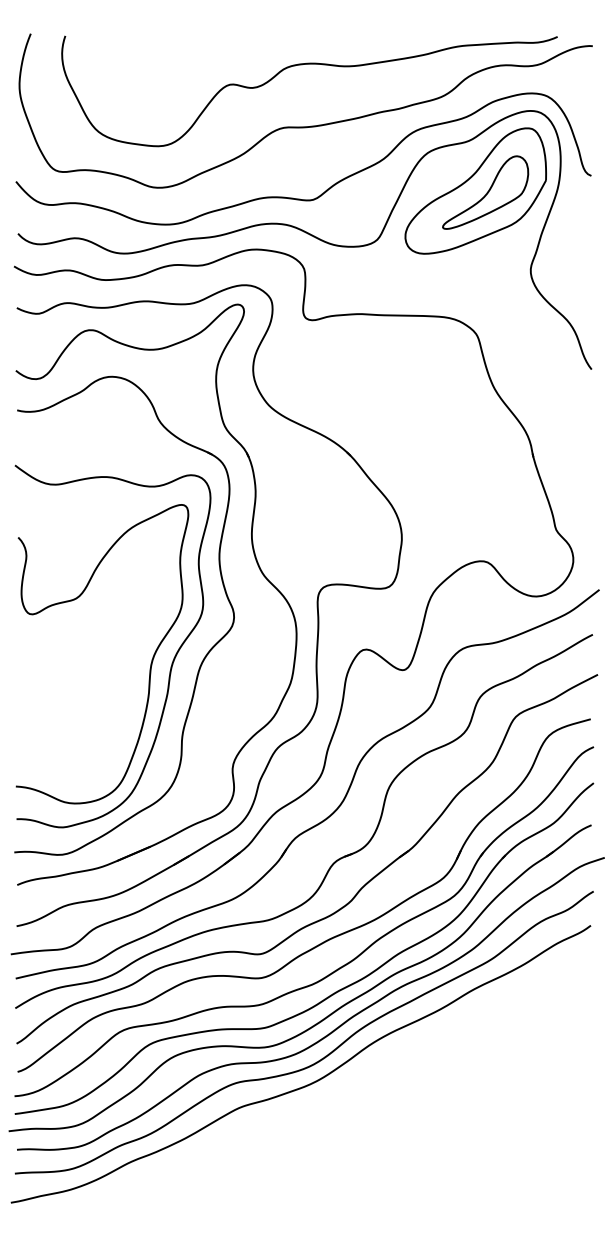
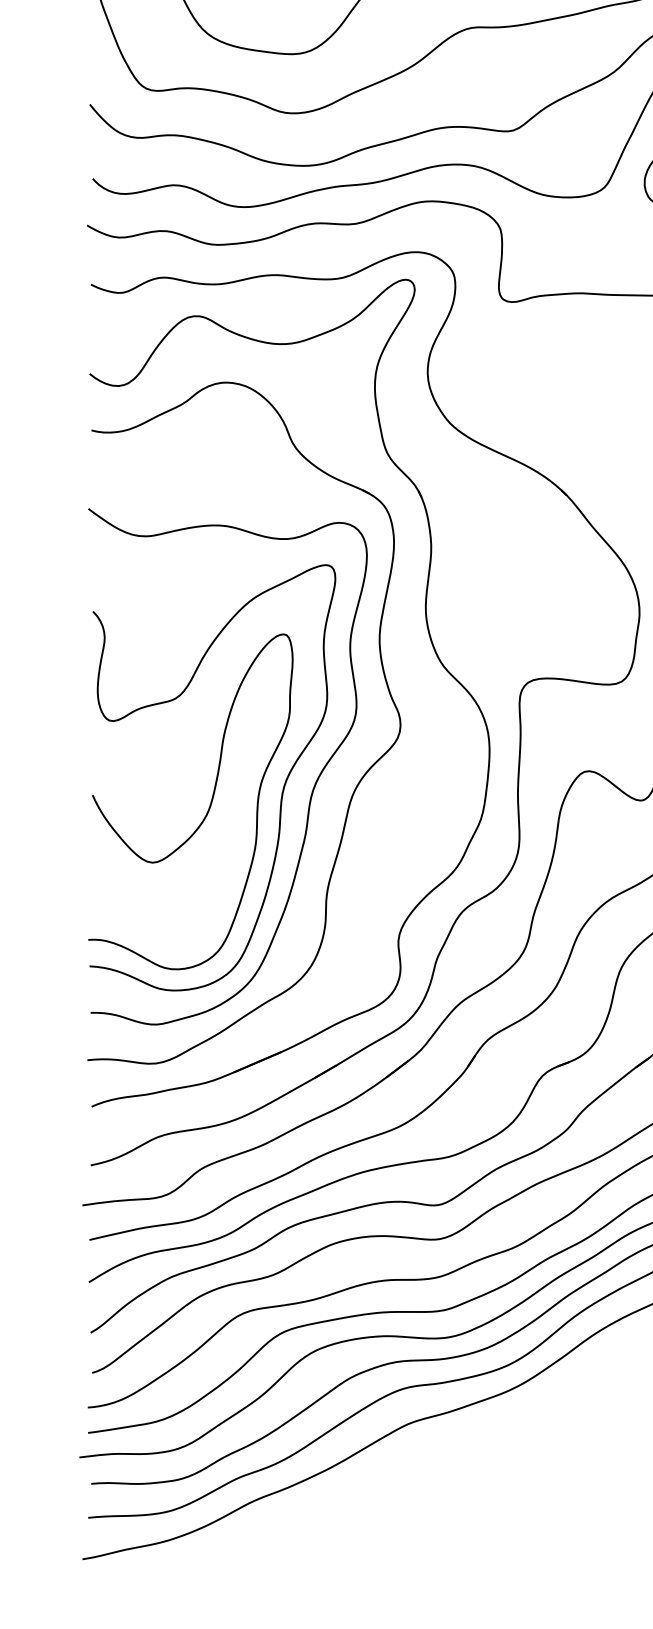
curve: (99, 673) -> (208, 805), added

